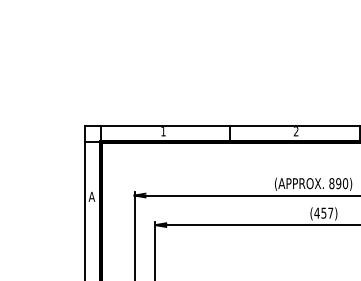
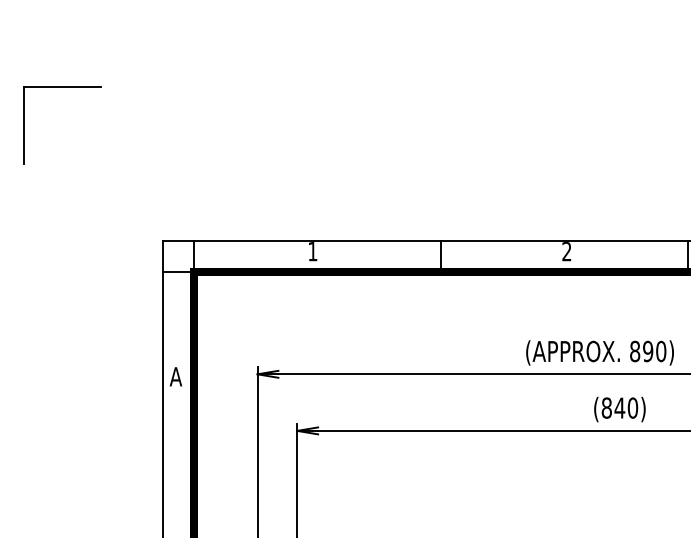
part: (13, 65) -> (25, 125), added
text: (323, 212) -> (619, 406), (457) -> (840)

